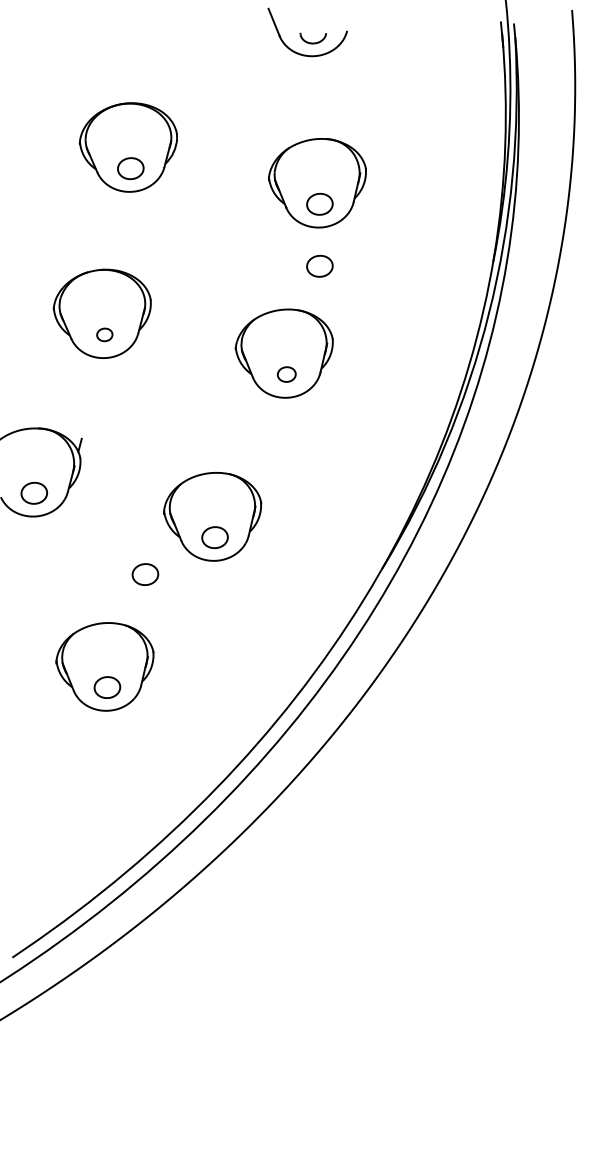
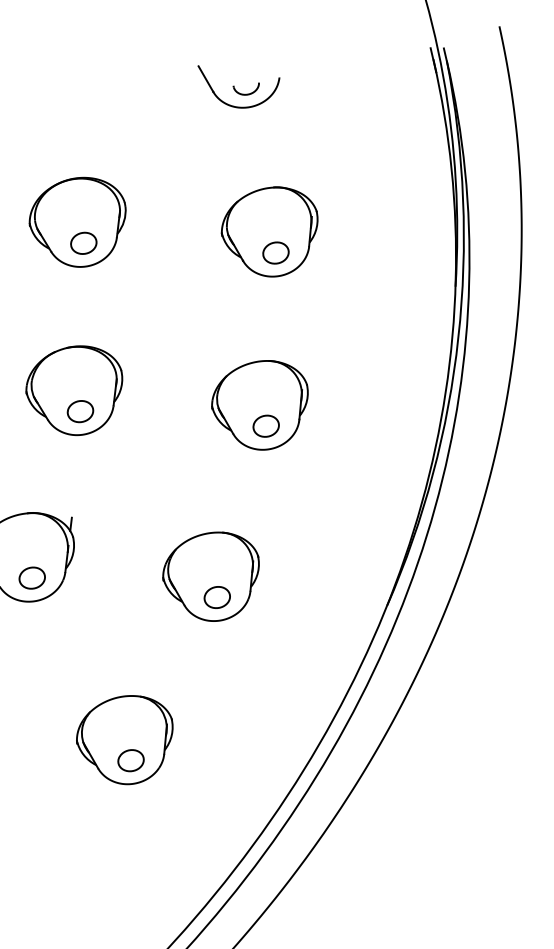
part: (319, 265) -> (283, 313), removed
part: (104, 334) -> (80, 411), size x1.67
part: (286, 374) -> (265, 426), size x1.43
part: (145, 574) -> (153, 643), removed

